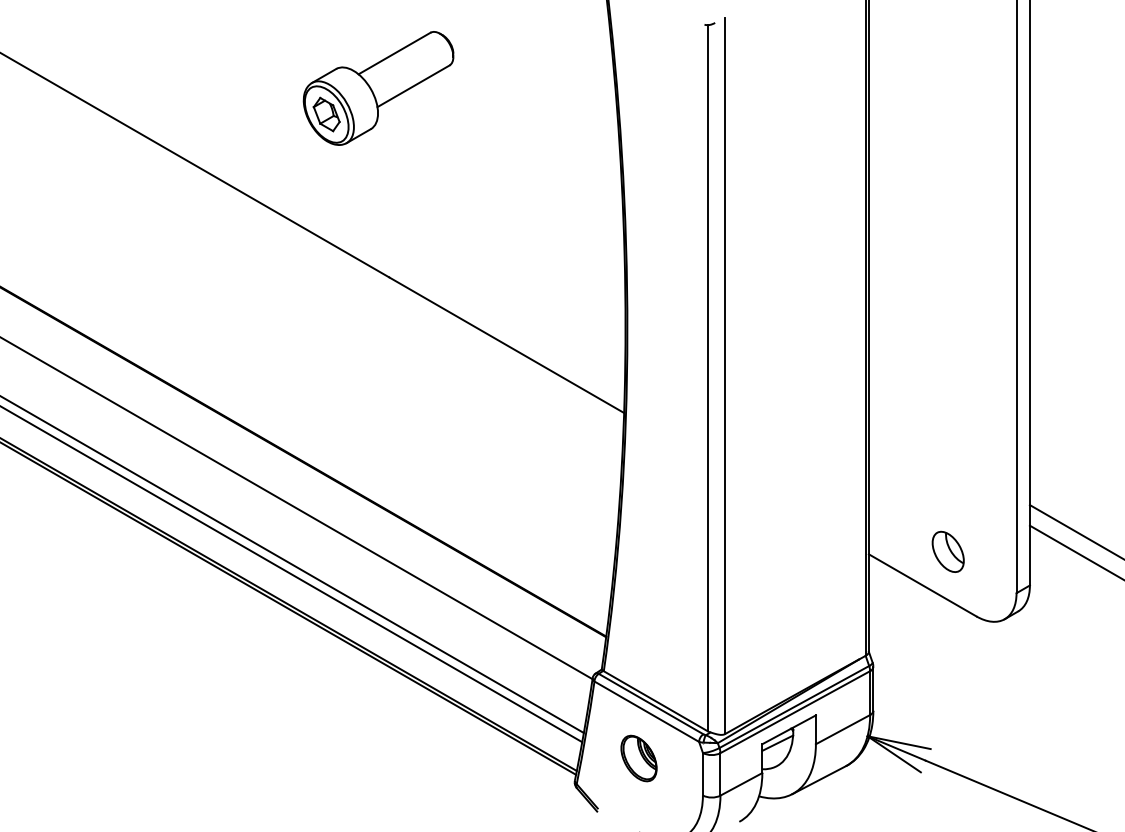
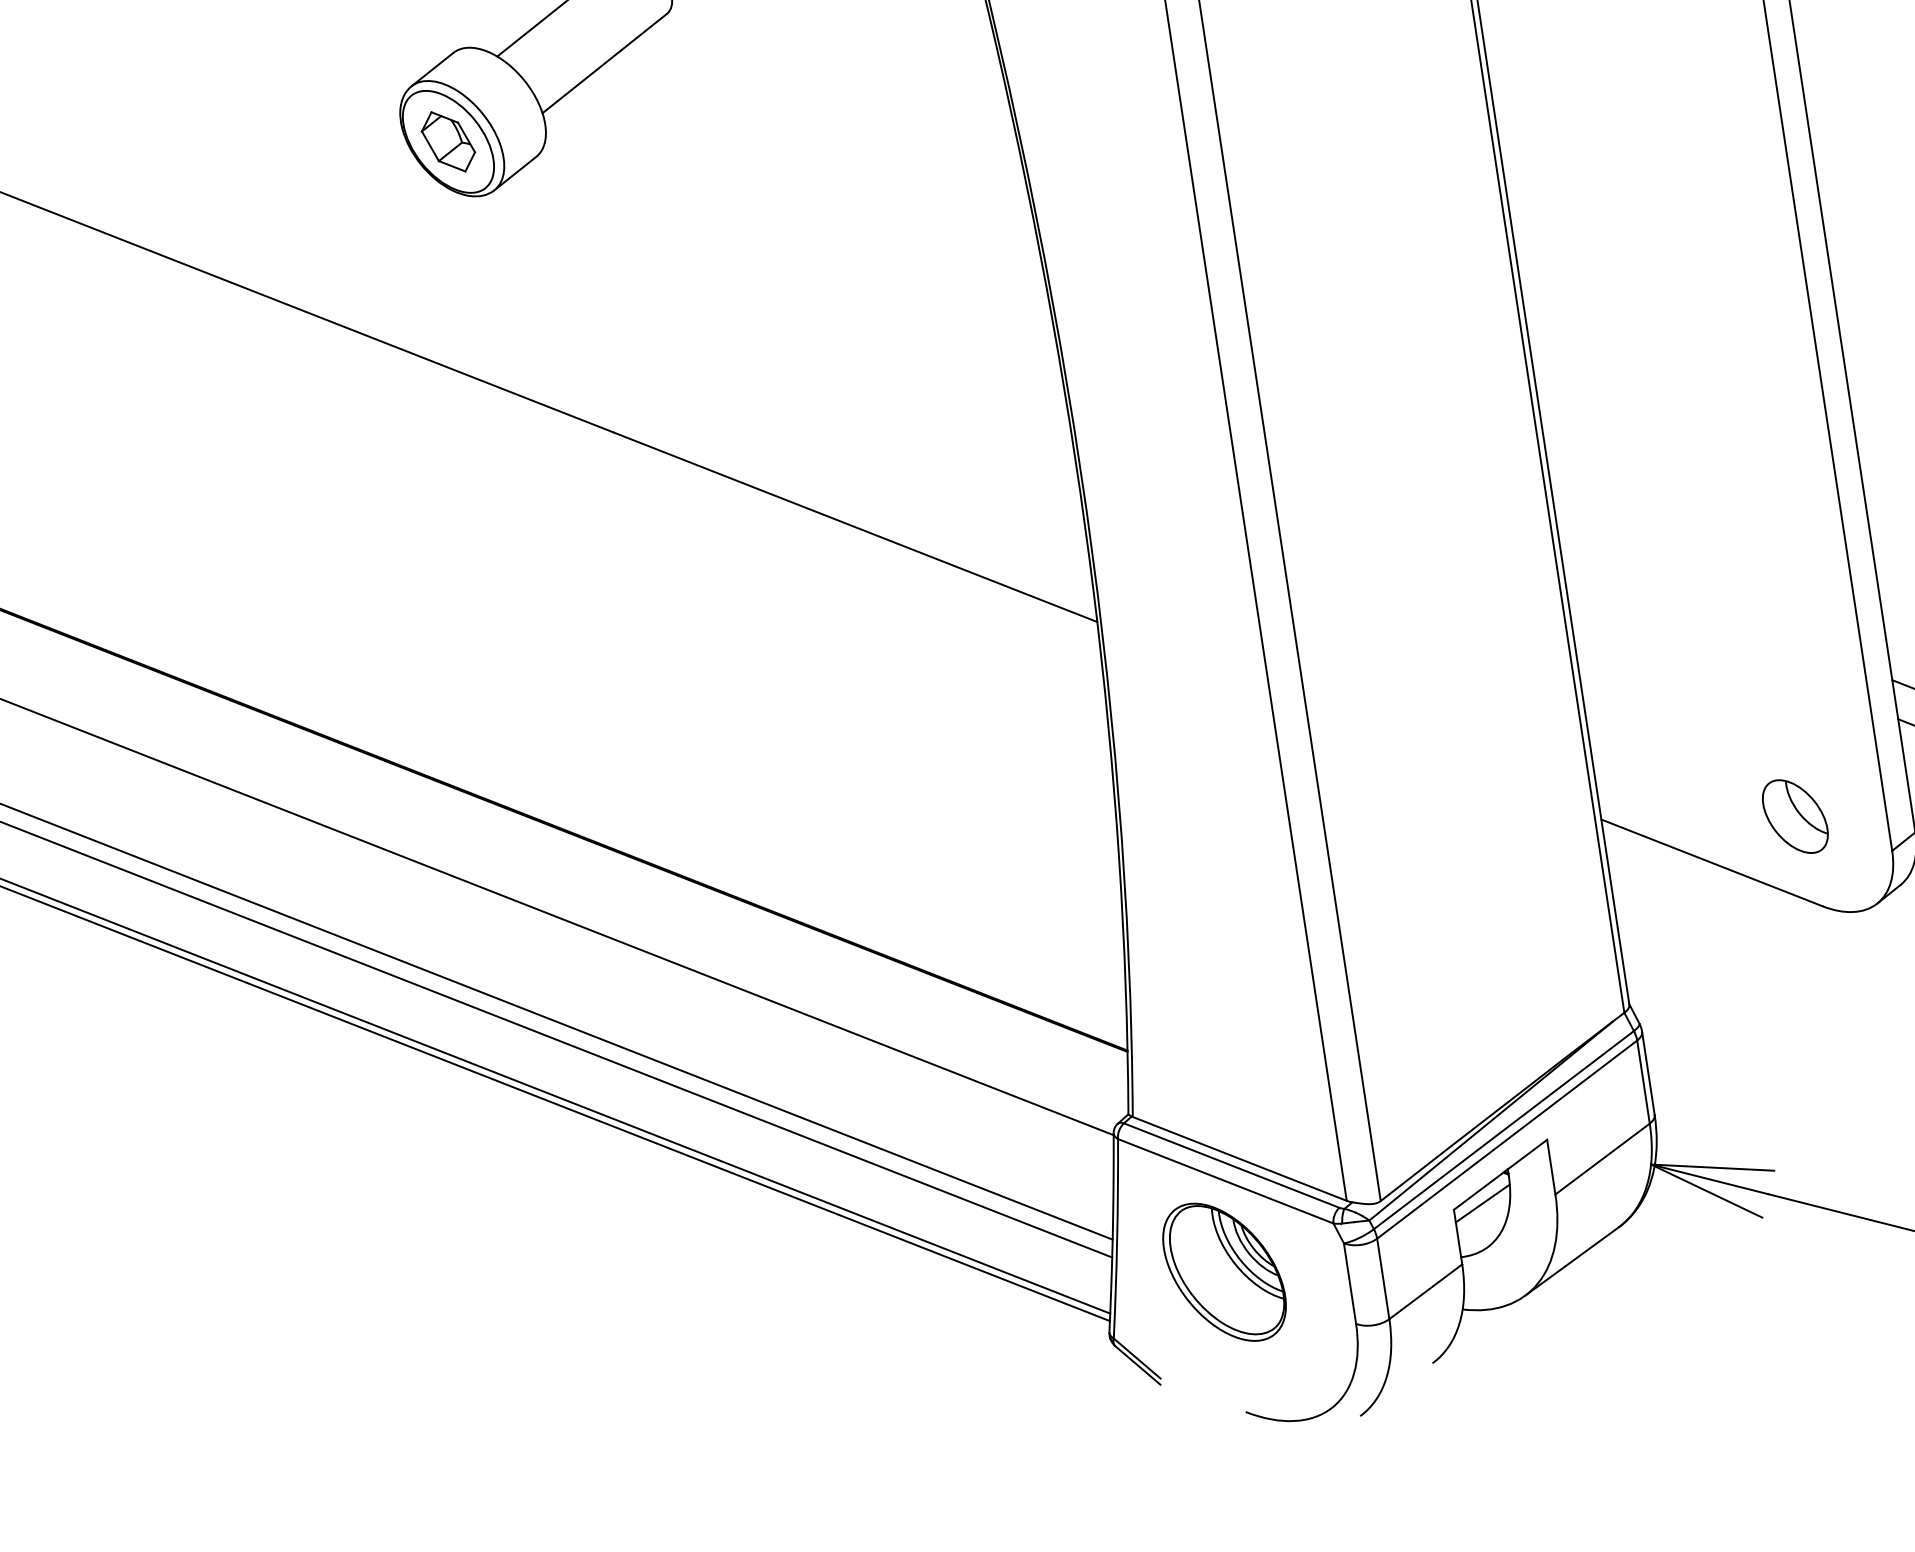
part: (947, 551) -> (1793, 815), moved
part: (638, 758) -> (1223, 1272), size x1.67

